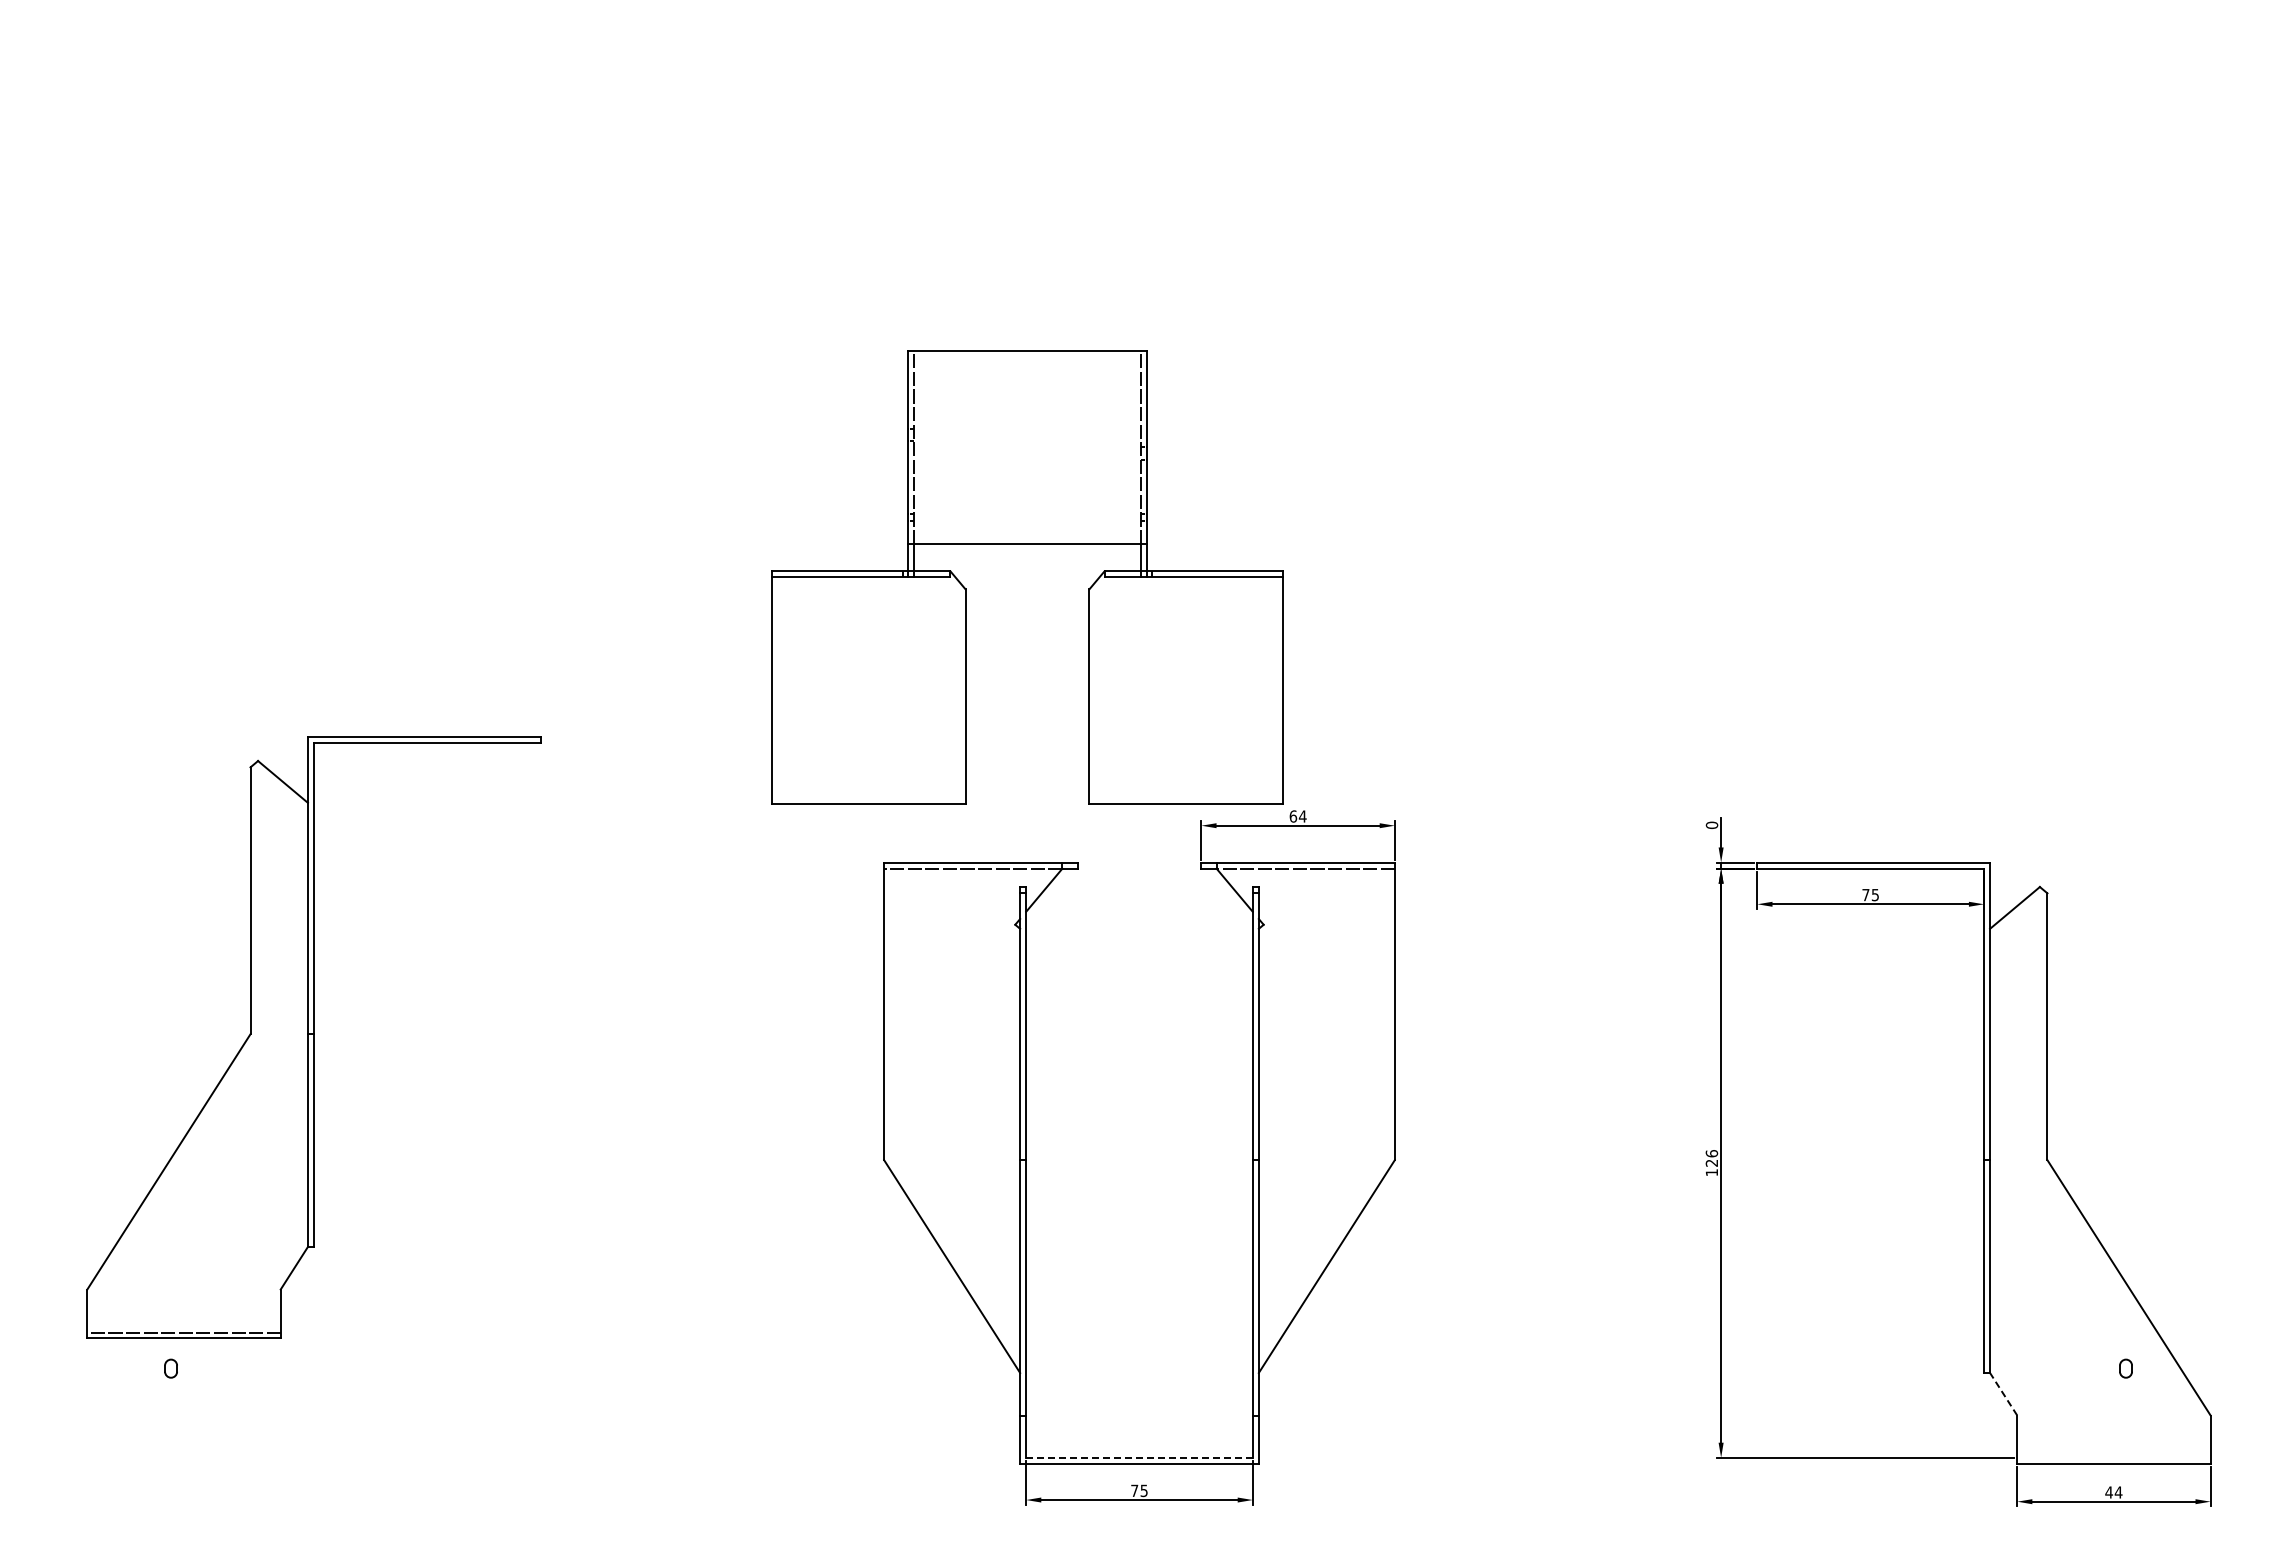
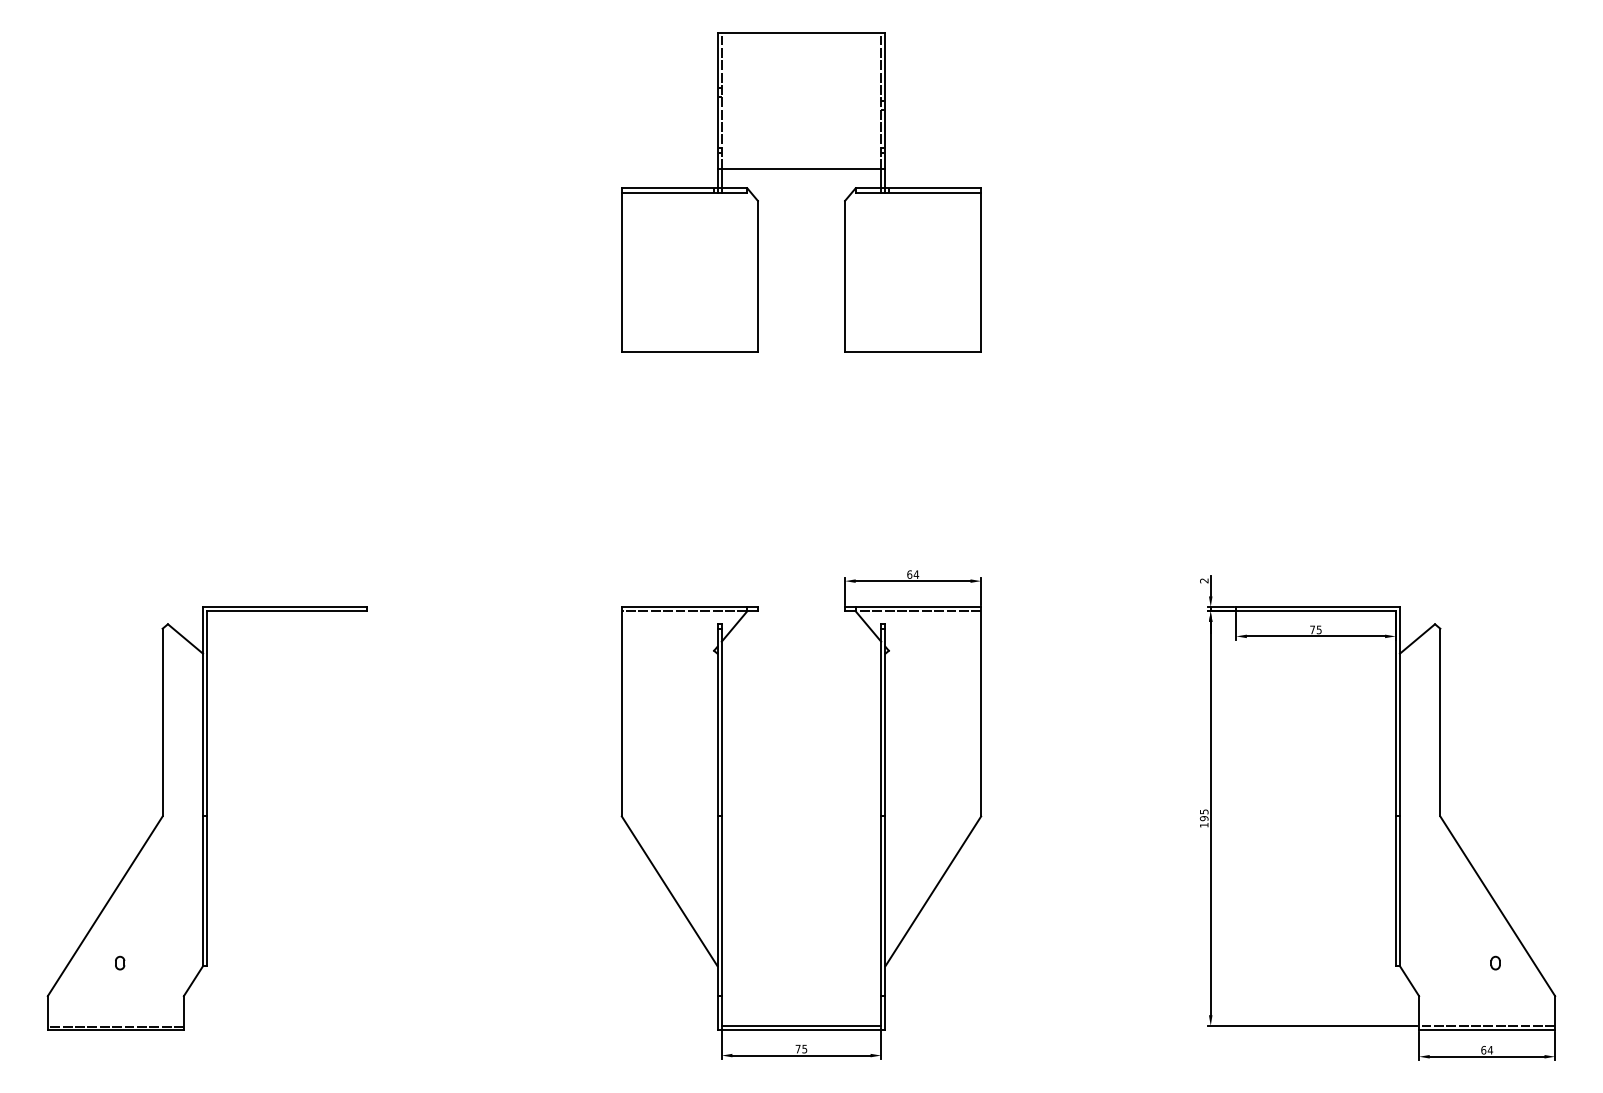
part: (1027, 544) -> (801, 169), moved
text: (1711, 824) -> (1203, 580), 0 -> 2
part: (313, 1037) -> (206, 818), moved
text: (1711, 1158) -> (1203, 815), 126 -> 195
line: (2003, 1393) -> (1409, 980), dashed -> solid
line: (1139, 1457) -> (801, 1025), dashed -> solid
line: (2113, 1457) -> (1486, 1025), added
text: (2108, 1492) -> (1483, 1050), 44 -> 64

